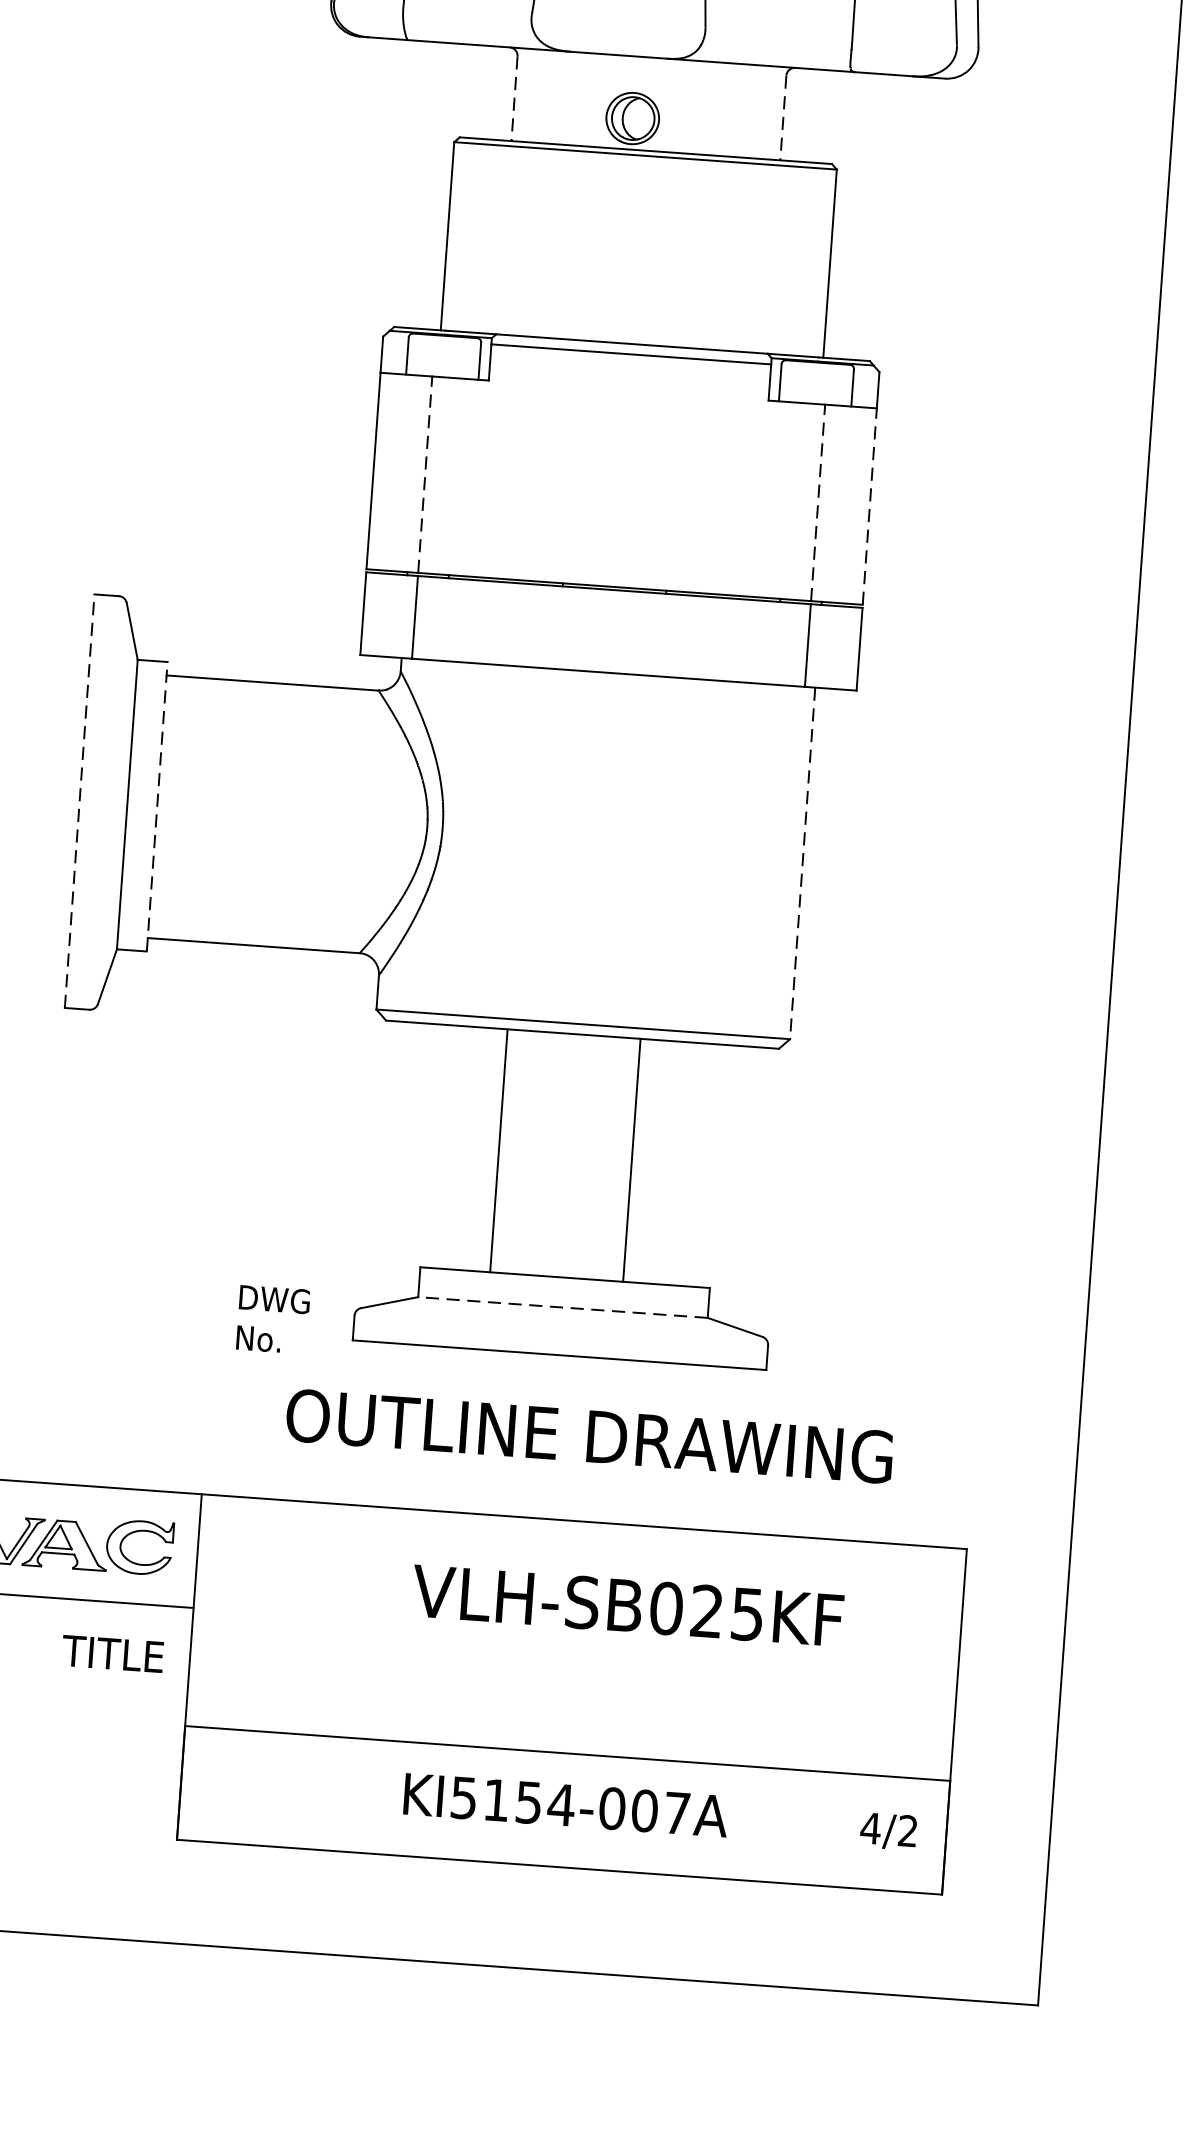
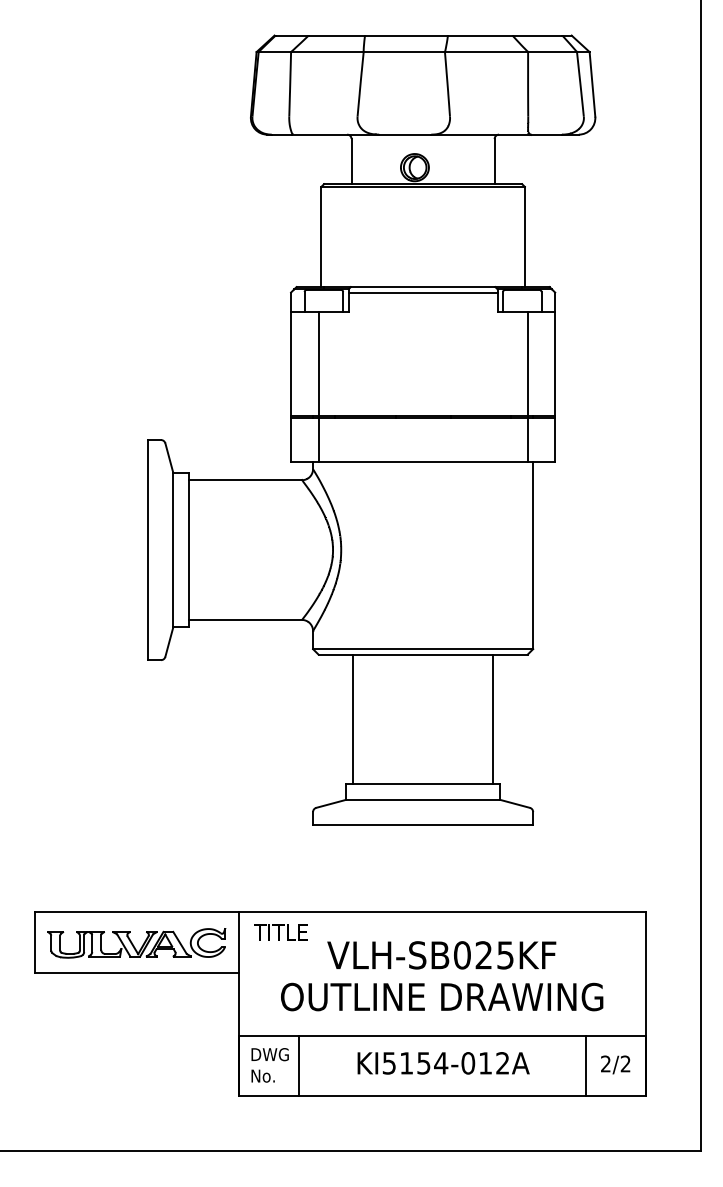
line: (514, 98) -> (351, 161), dashed -> solid
line: (783, 117) -> (494, 161), dashed -> solid
line: (425, 473) -> (318, 363), dashed -> solid
line: (817, 501) -> (527, 363), dashed -> solid
line: (870, 505) -> (555, 363), dashed -> solid
line: (78, 799) -> (147, 549), dashed -> solid
line: (157, 805) -> (189, 549), dashed -> solid
line: (803, 863) -> (533, 555), dashed -> solid
line: (499, 1149) -> (353, 718), moved
line: (632, 1158) -> (493, 718), moved
line: (561, 1306) -> (422, 799), dashed -> solid
text: (271, 1319) -> (269, 1065), moved
text: (590, 1435) -> (442, 996), moved
text: (627, 1606) -> (441, 955), moved
text: (112, 1654) -> (280, 932), moved
line: (294, 1789) -> (299, 1065), added
text: (659, 1812) -> (493, 1063), KI5154-007A -> KI5154-012A
text: (870, 1827) -> (605, 1063), 4/2 -> 2/2
line: (832, 1828) -> (585, 1065), added

